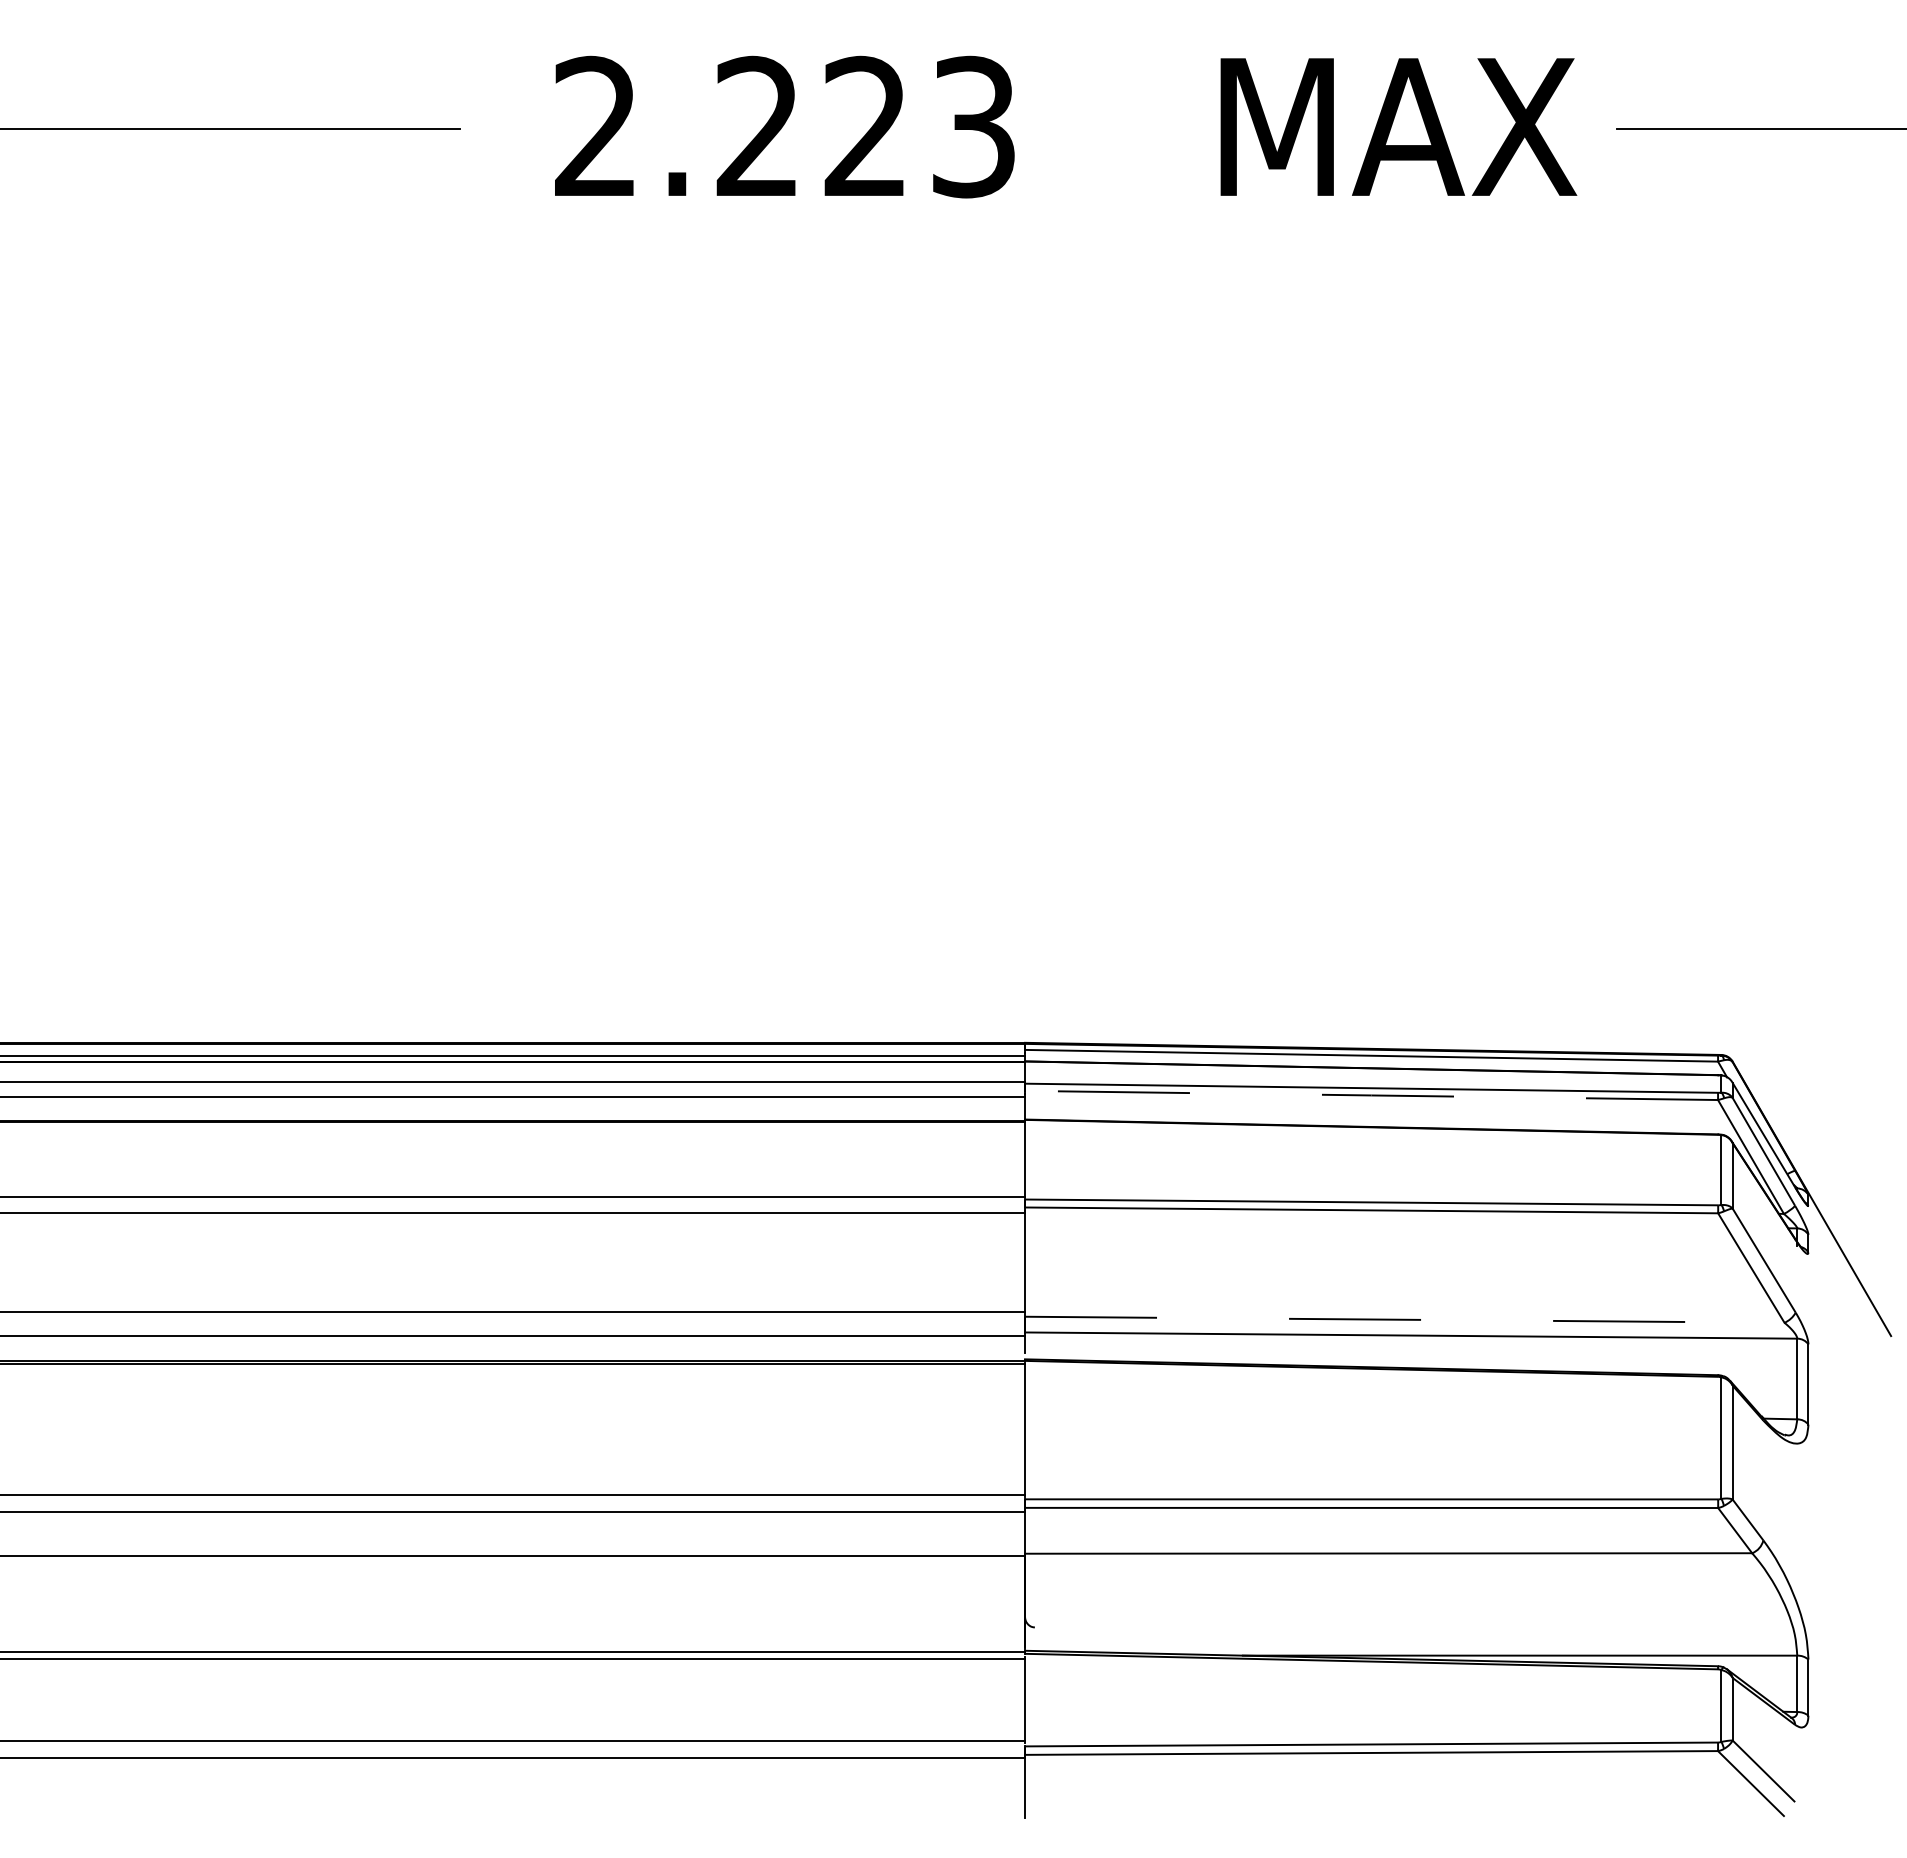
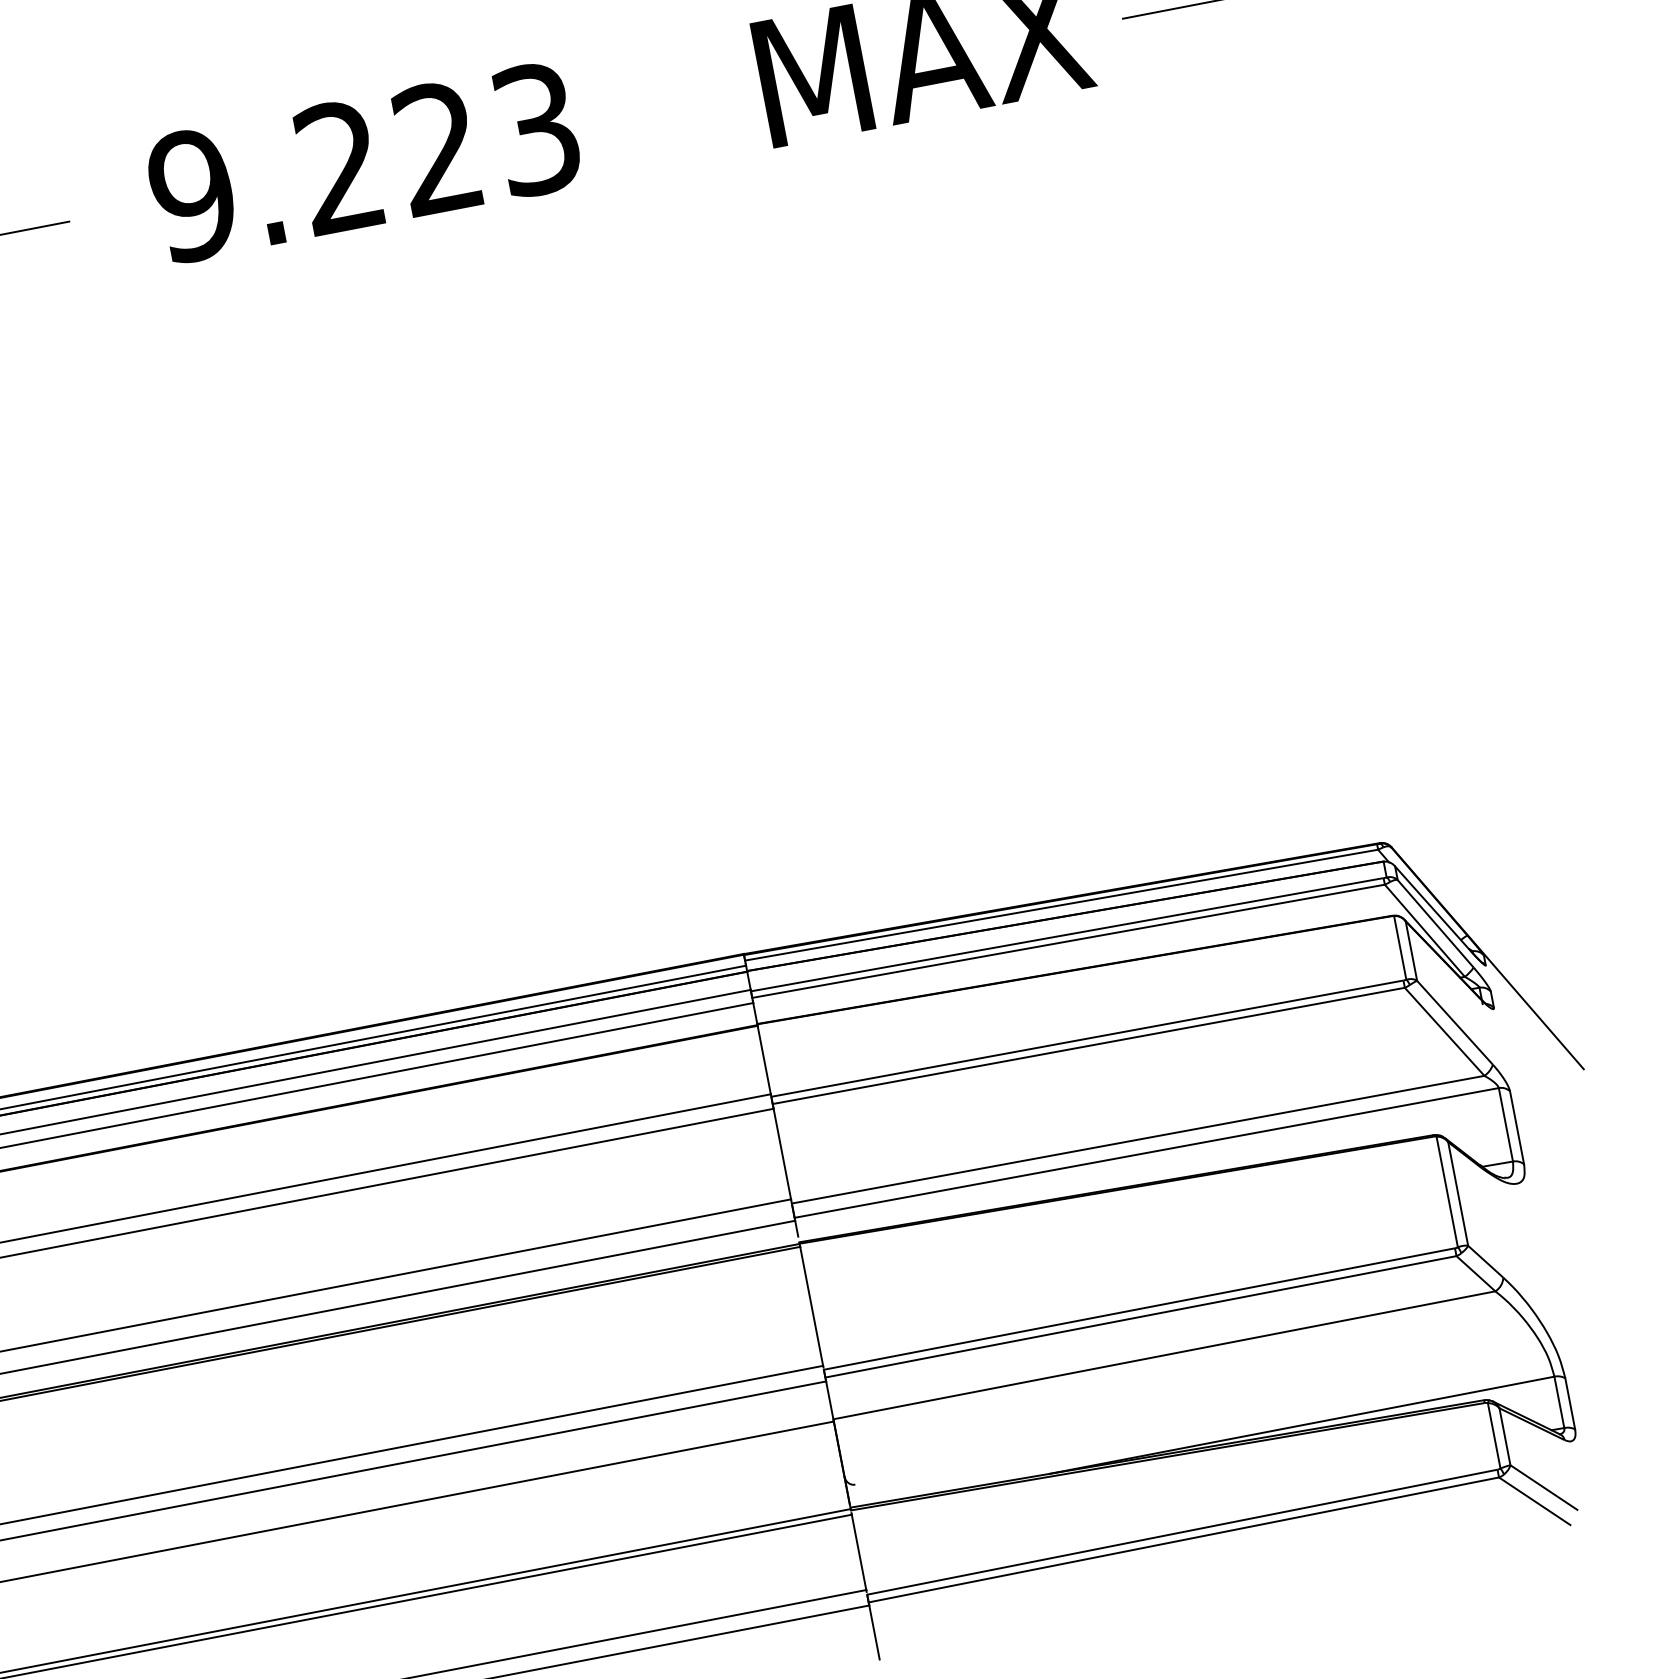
text: (595, 126) -> (192, 195), 2.223 -> 9.223
line: (1371, 1095) -> (1068, 941), dashed -> solid
line: (1404, 1319) -> (1137, 1139), dashed -> solid

